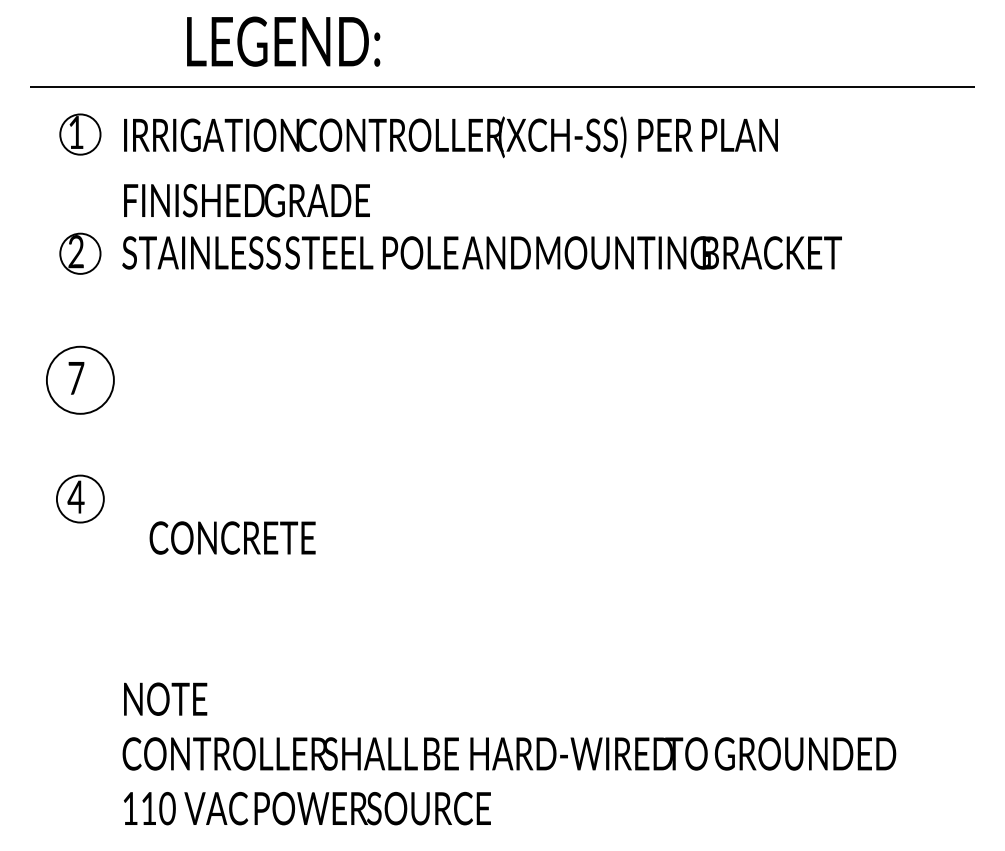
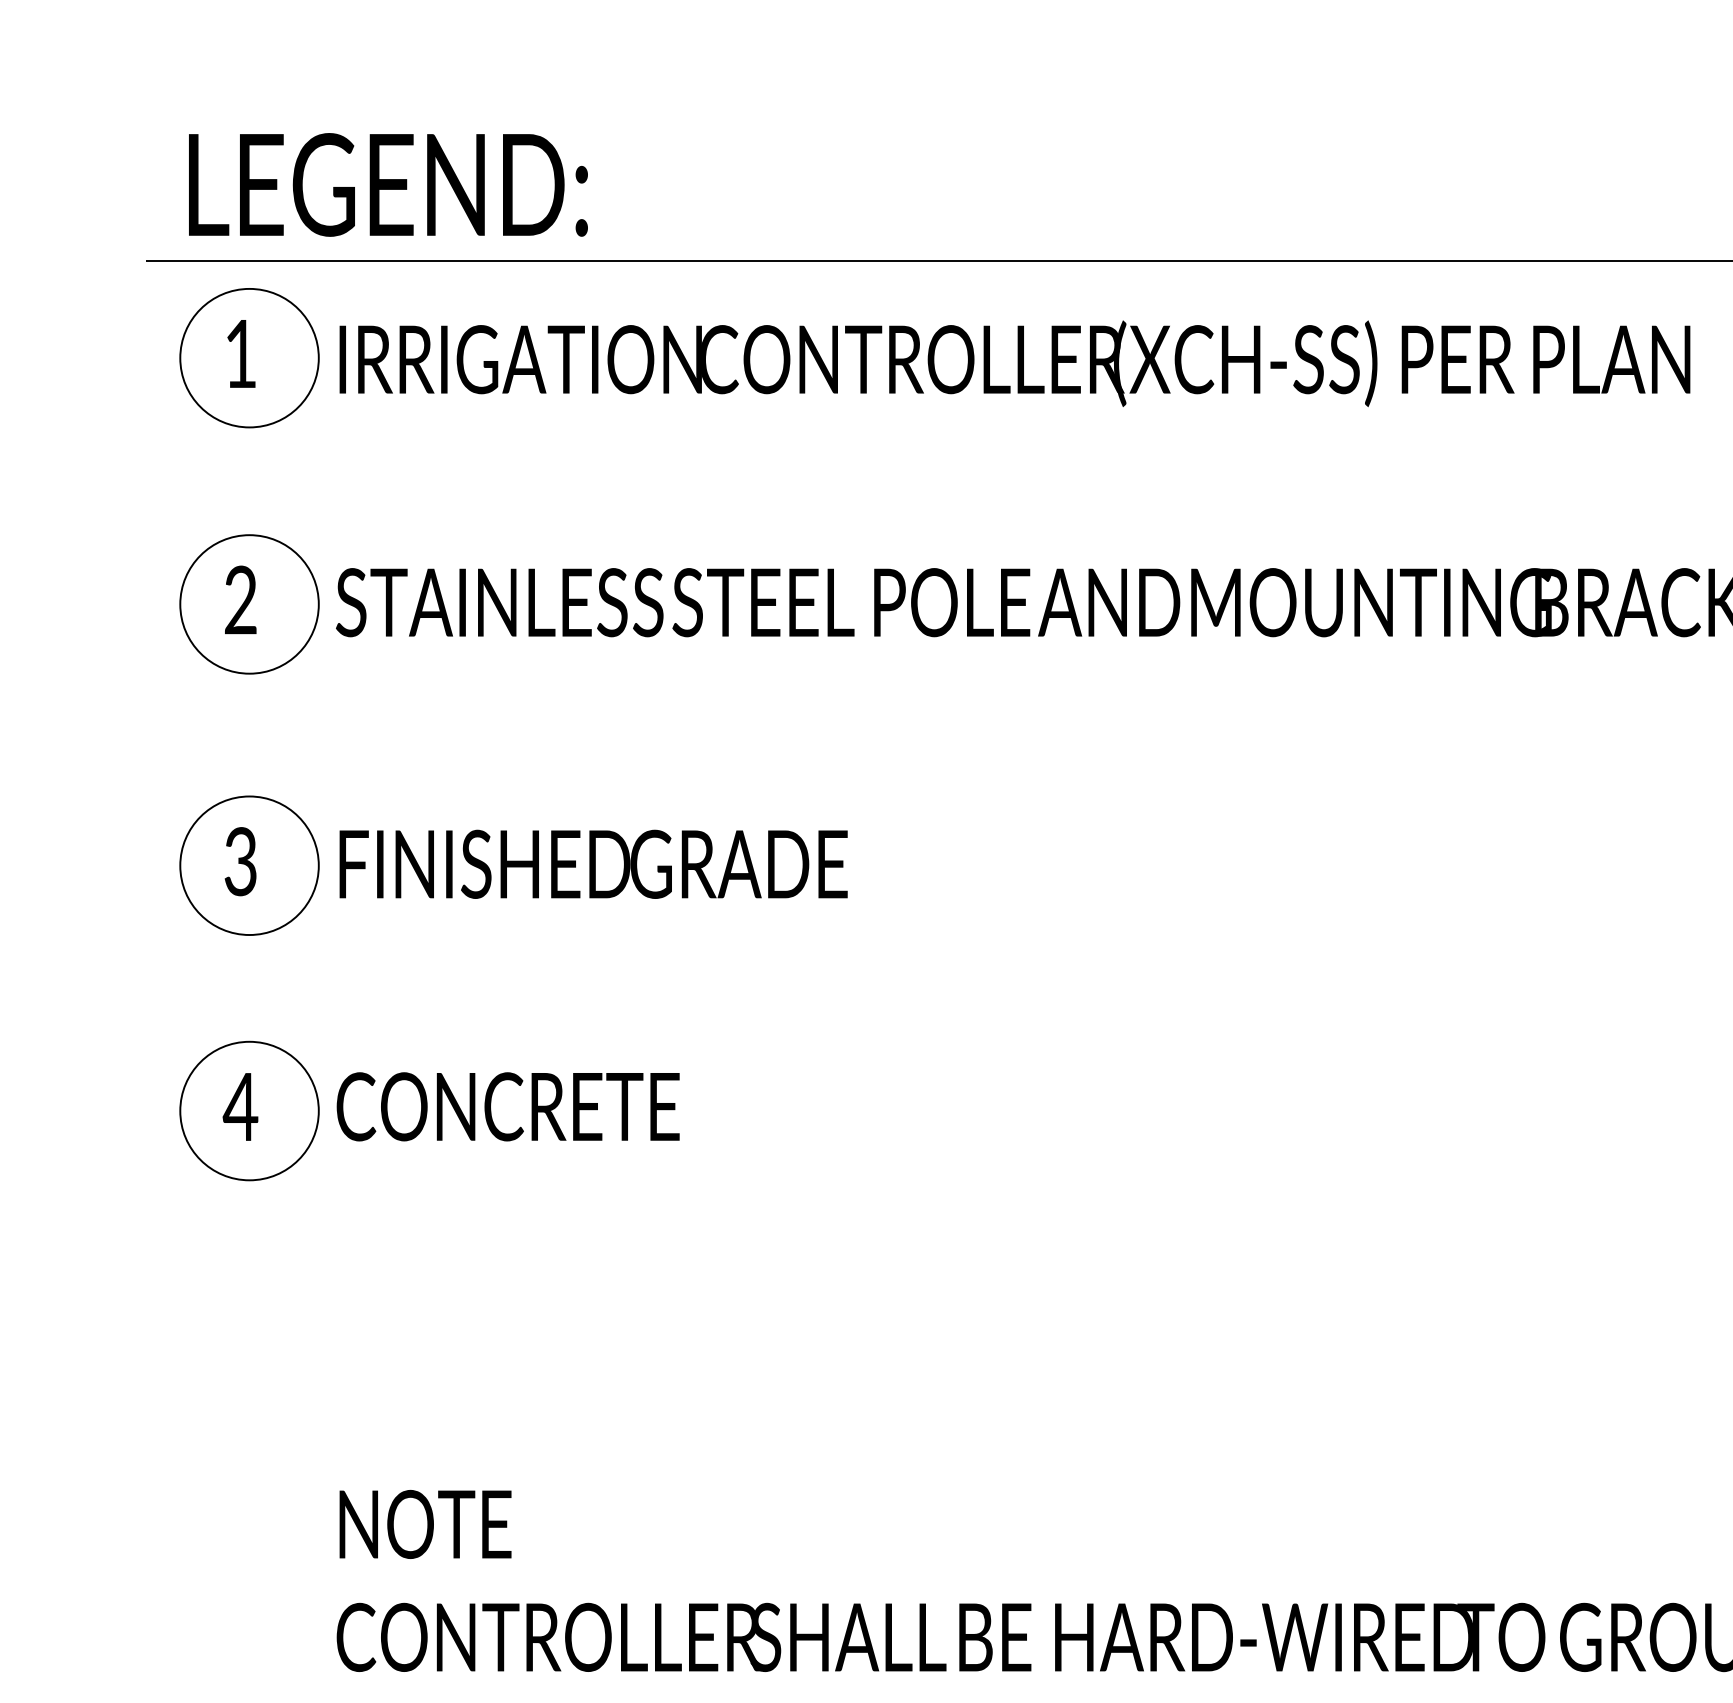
text: (283, 41) -> (388, 184), moved
circle: (79, 134) -> (247, 358), size x1.67
text: (246, 200) -> (592, 864), moved
circle: (79, 253) -> (247, 603), size x1.67
text: (76, 377) -> (241, 859), 7 -> 3
circle: (79, 498) -> (247, 1109), size x1.43
text: (232, 537) -> (507, 1105), moved

